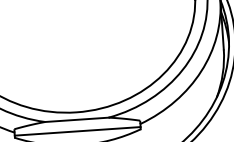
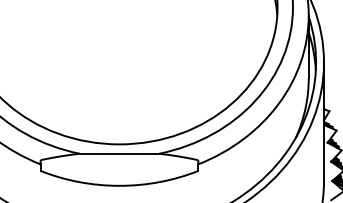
line: (77, 131) -> (119, 168), removed

